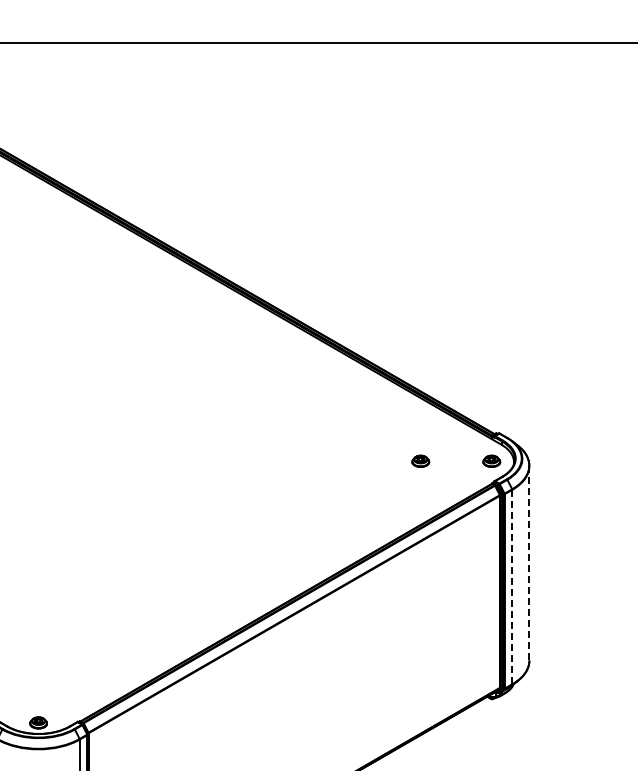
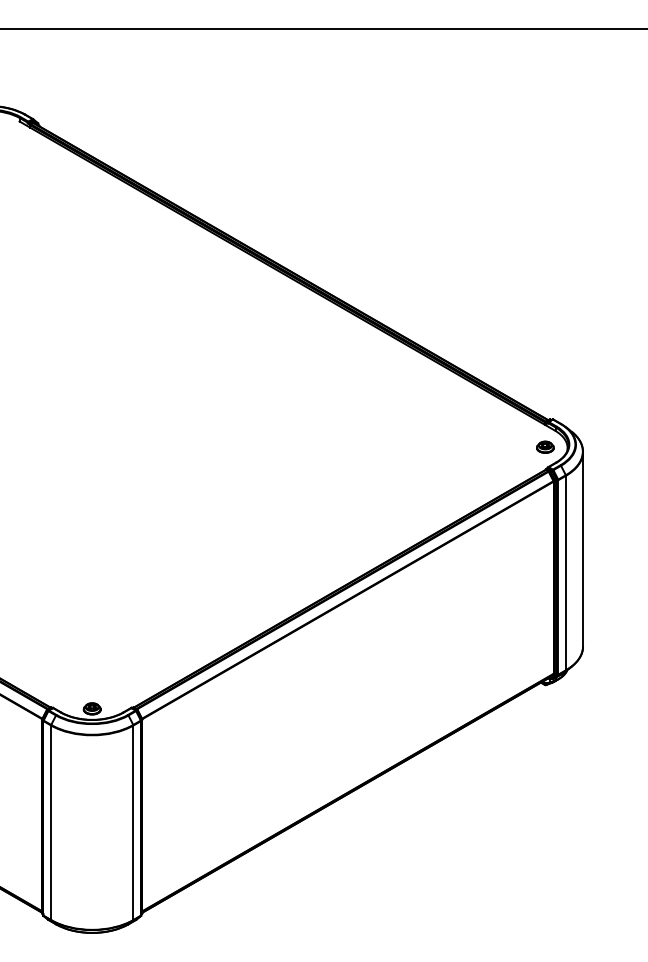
part: (420, 460) -> (474, 446), removed
line: (529, 563) -> (583, 549), dashed -> solid
line: (512, 587) -> (566, 573), dashed -> solid

